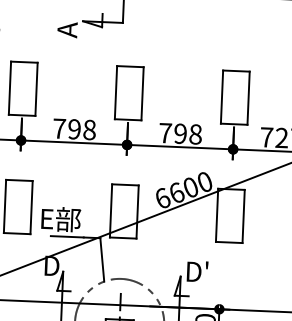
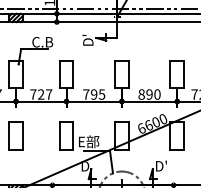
text: (66, 25) -> (87, 40), A -> D'
text: (88, 129) -> (101, 94), 798 -> 795
text: (180, 133) -> (149, 94), 798 -> 890

